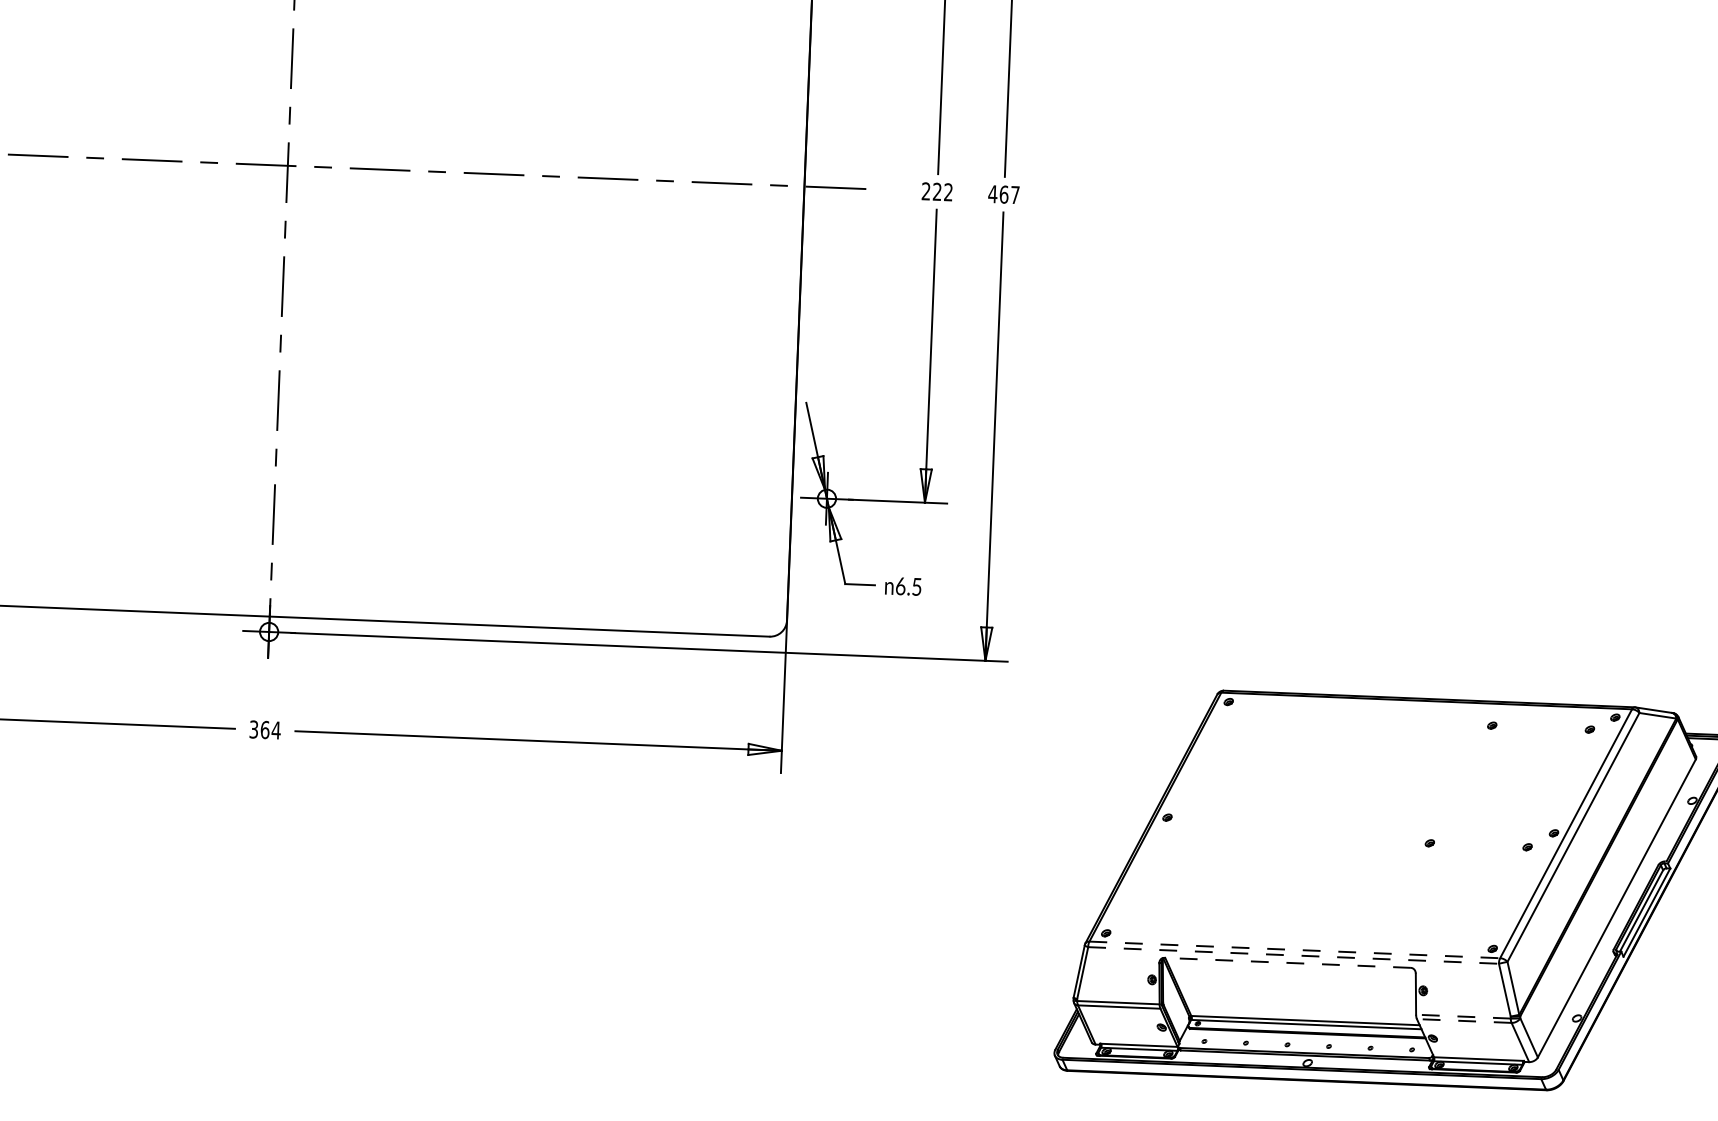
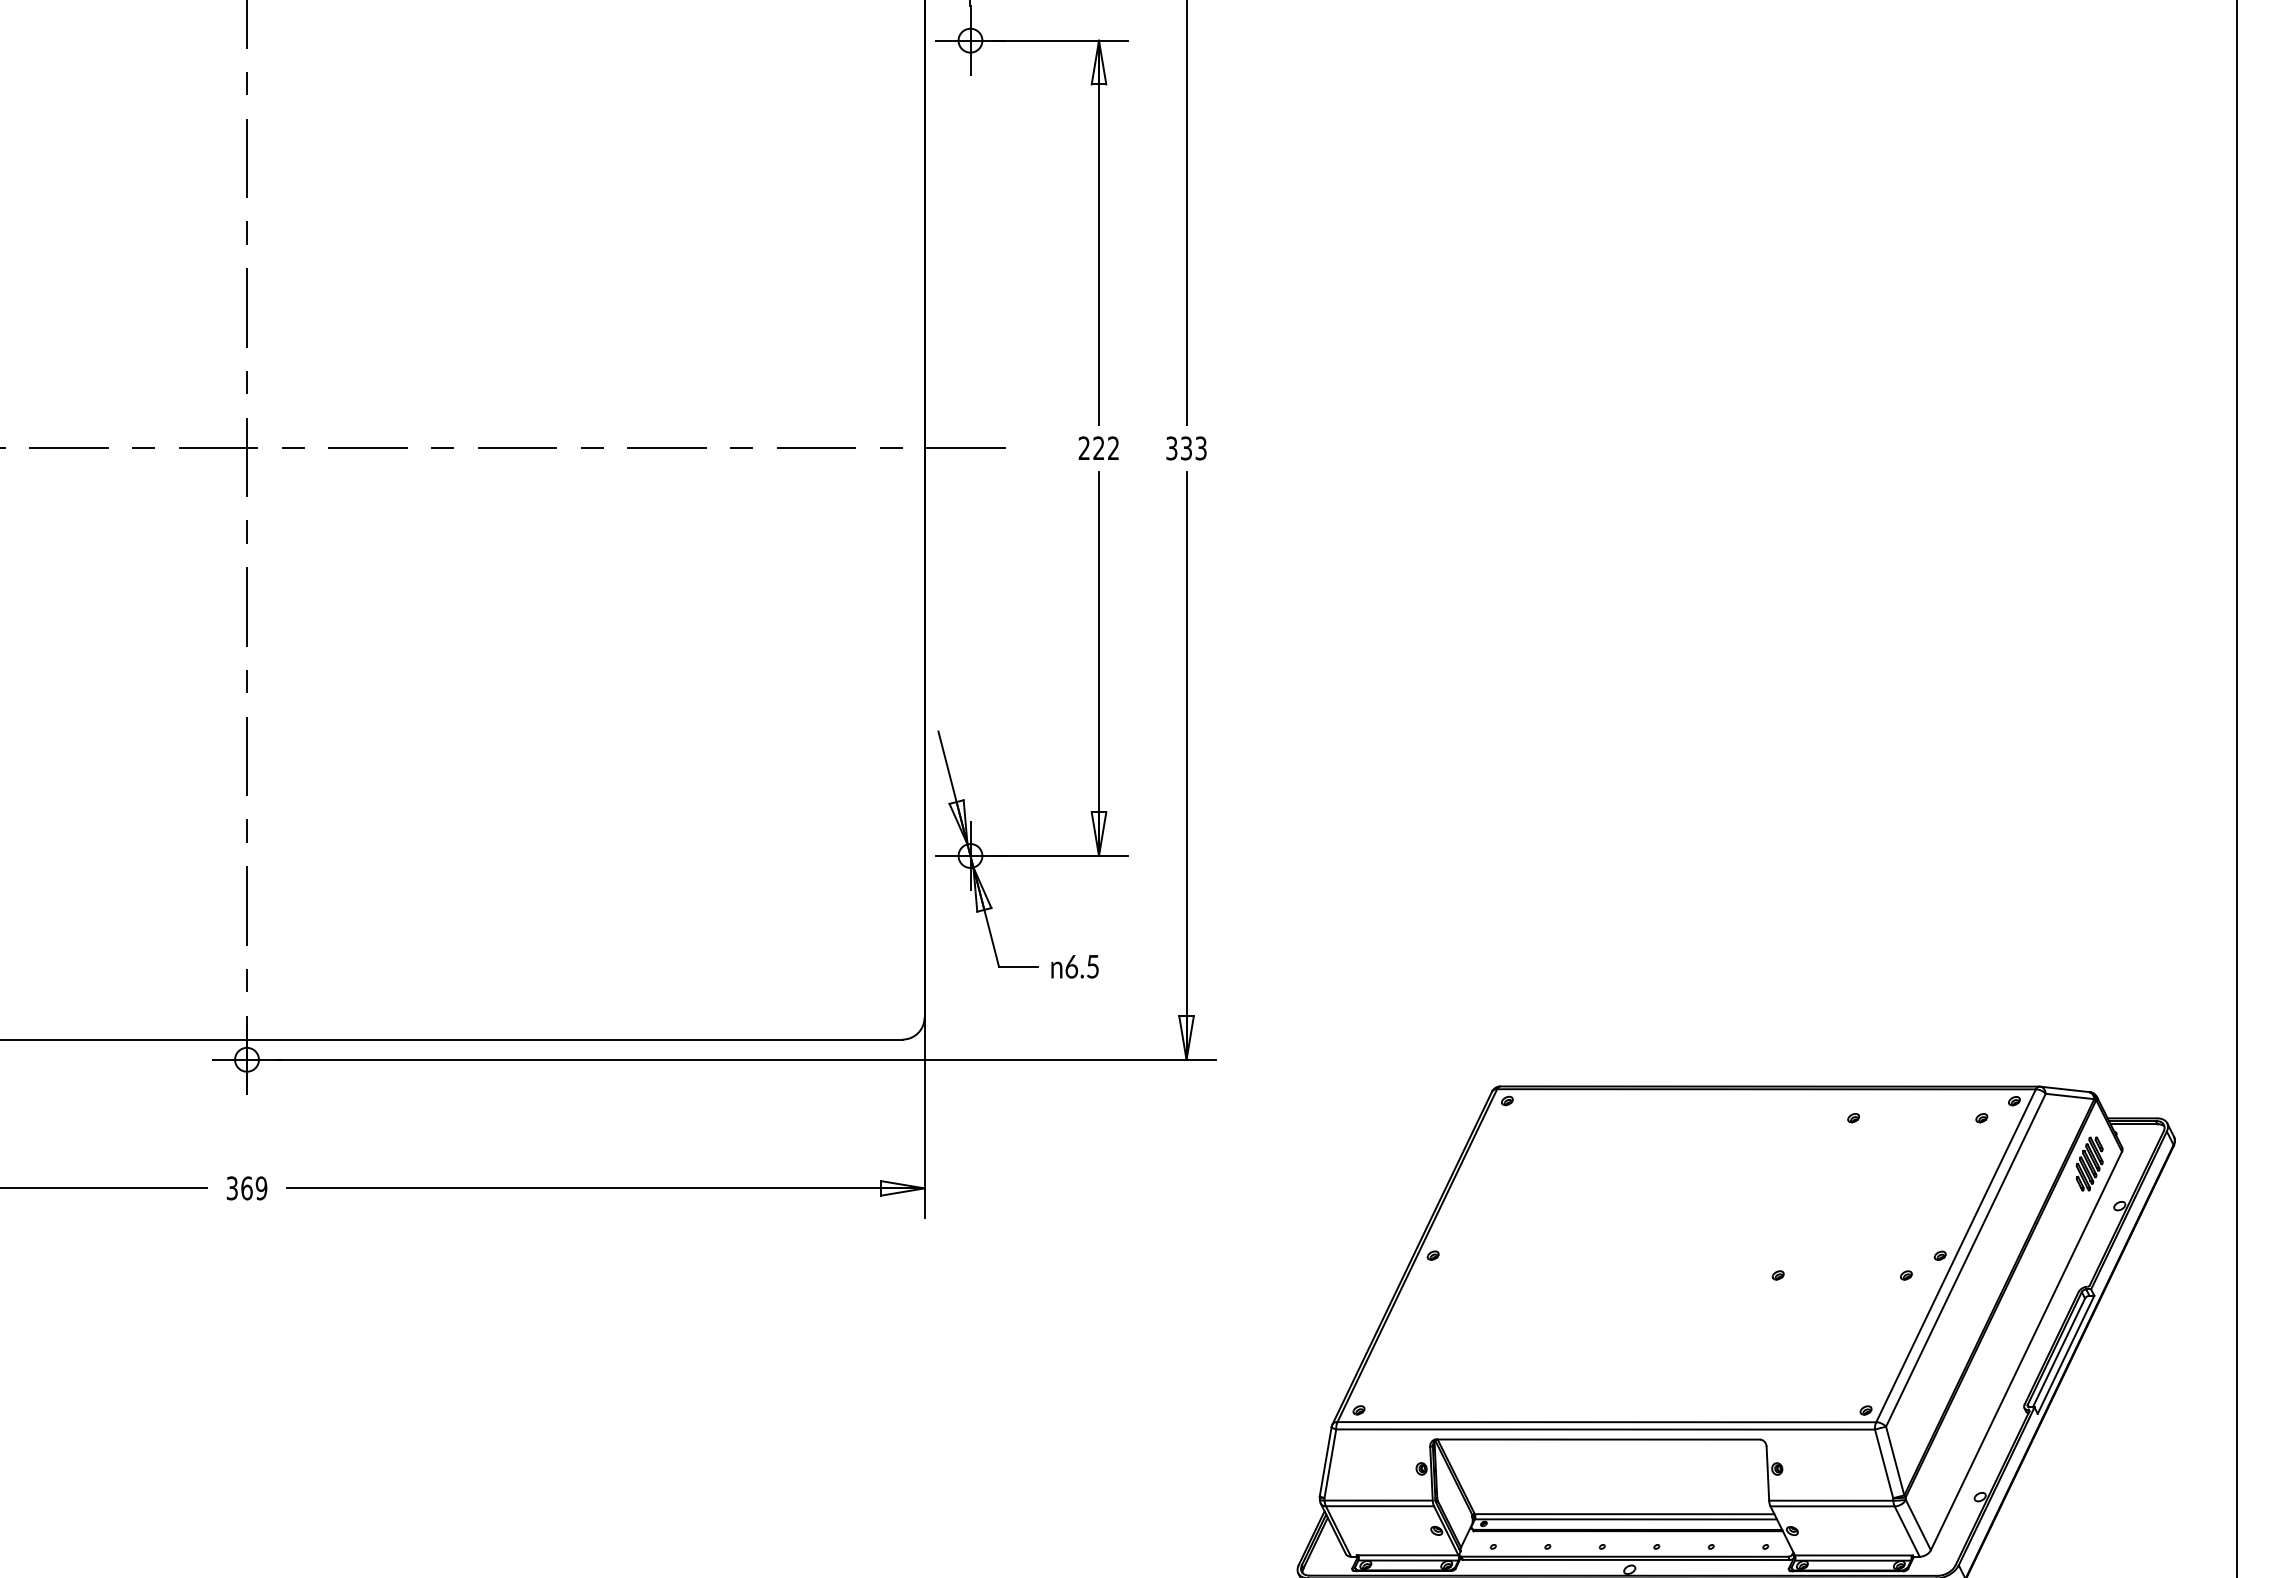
text: (1003, 194) -> (1185, 448), 467 -> 333
text: (276, 730) -> (261, 1188), 364 -> 369
part: (1670, 767) -> (2089, 1163), added
line: (1295, 950) -> (1607, 1422), dashed -> solid
line: (1294, 955) -> (1606, 1429), dashed -> solid
line: (1287, 962) -> (1598, 1439), dashed -> solid
line: (1462, 1016) -> (1830, 1500), dashed -> solid
line: (1464, 1021) -> (1832, 1506), dashed -> solid

